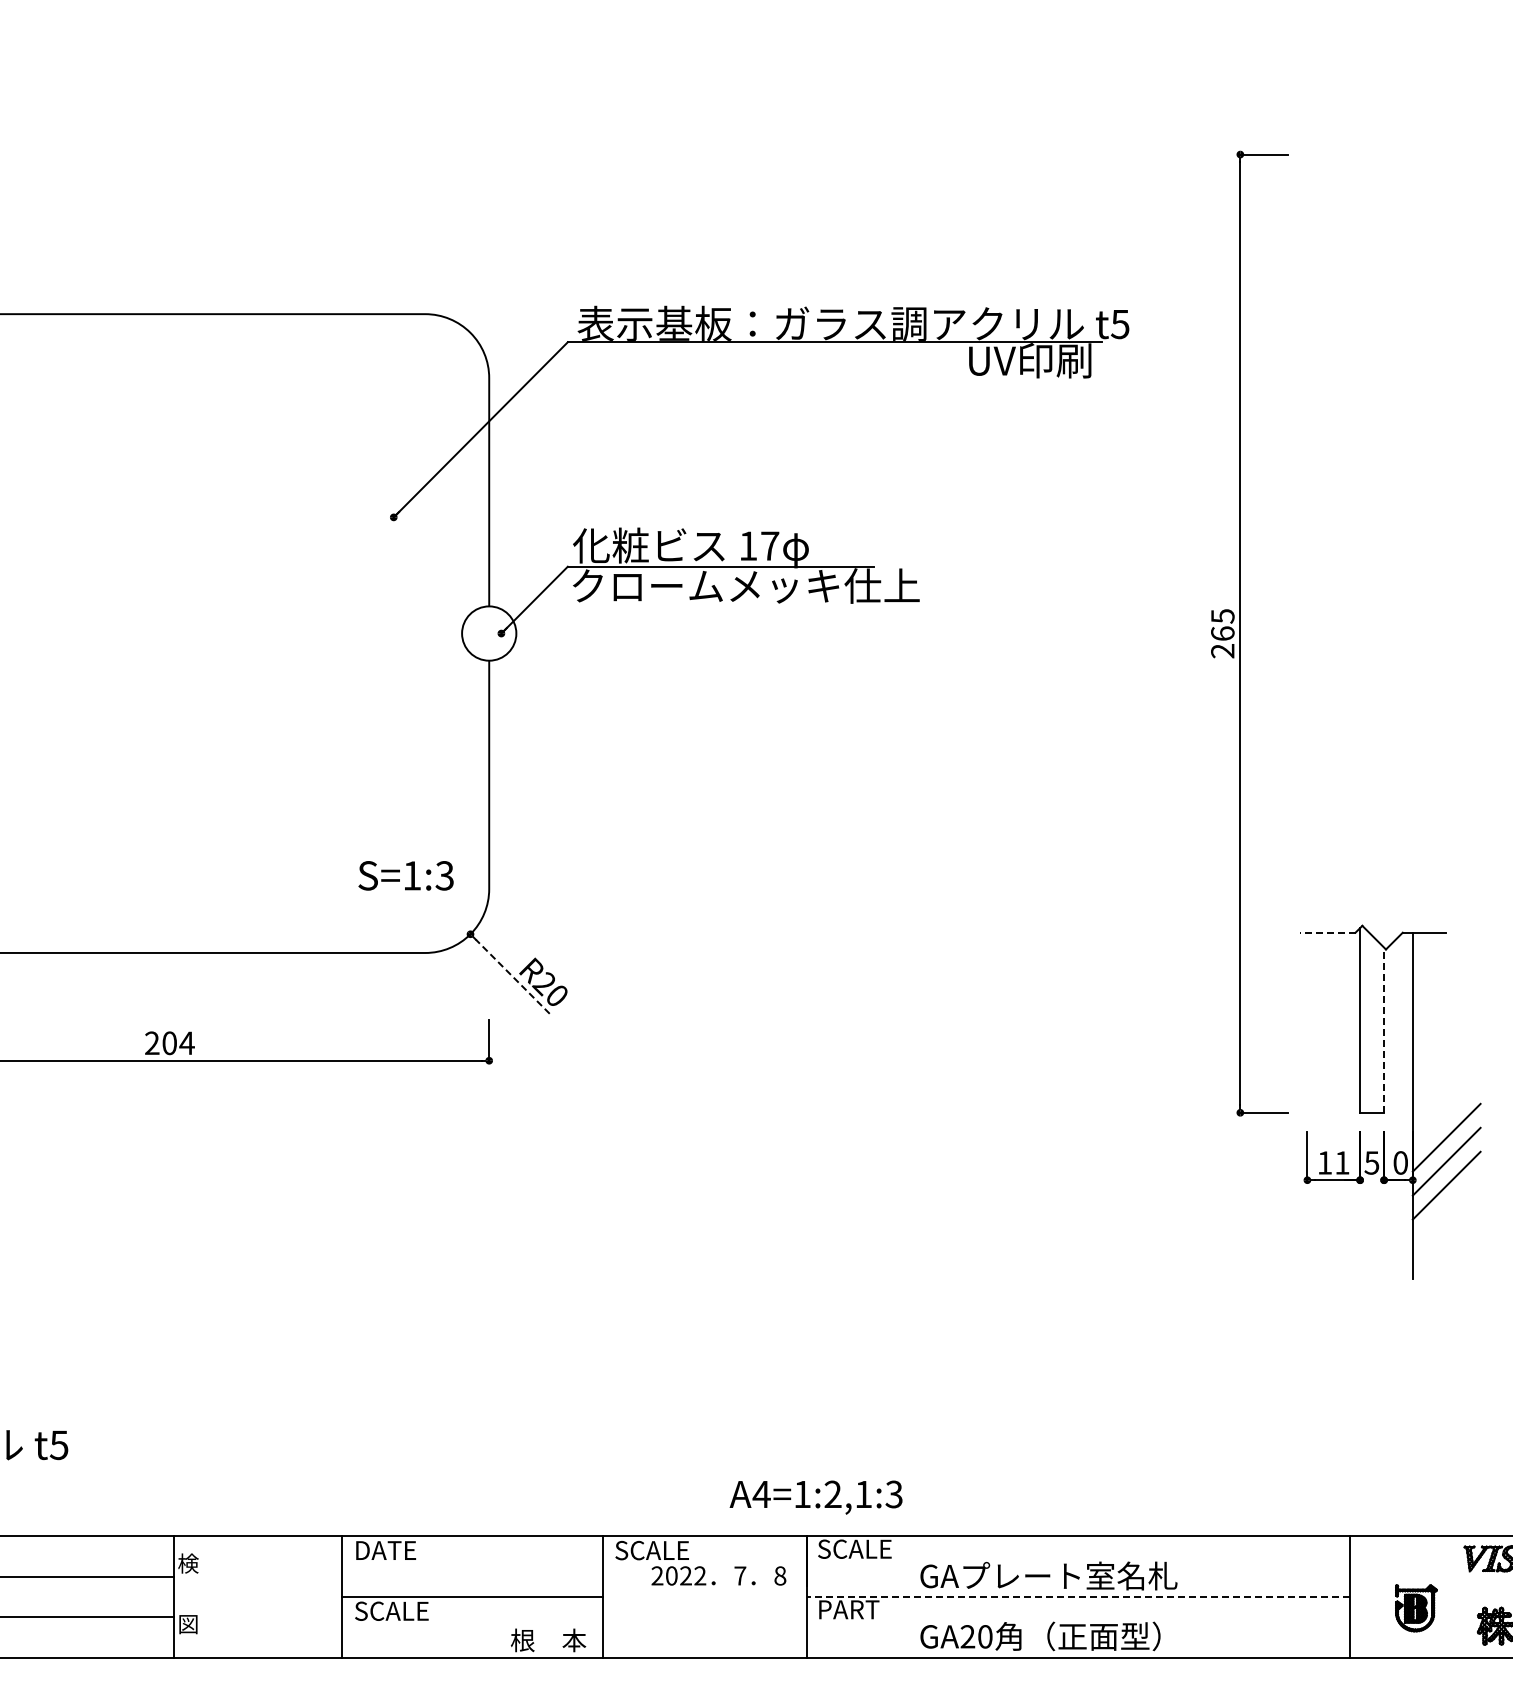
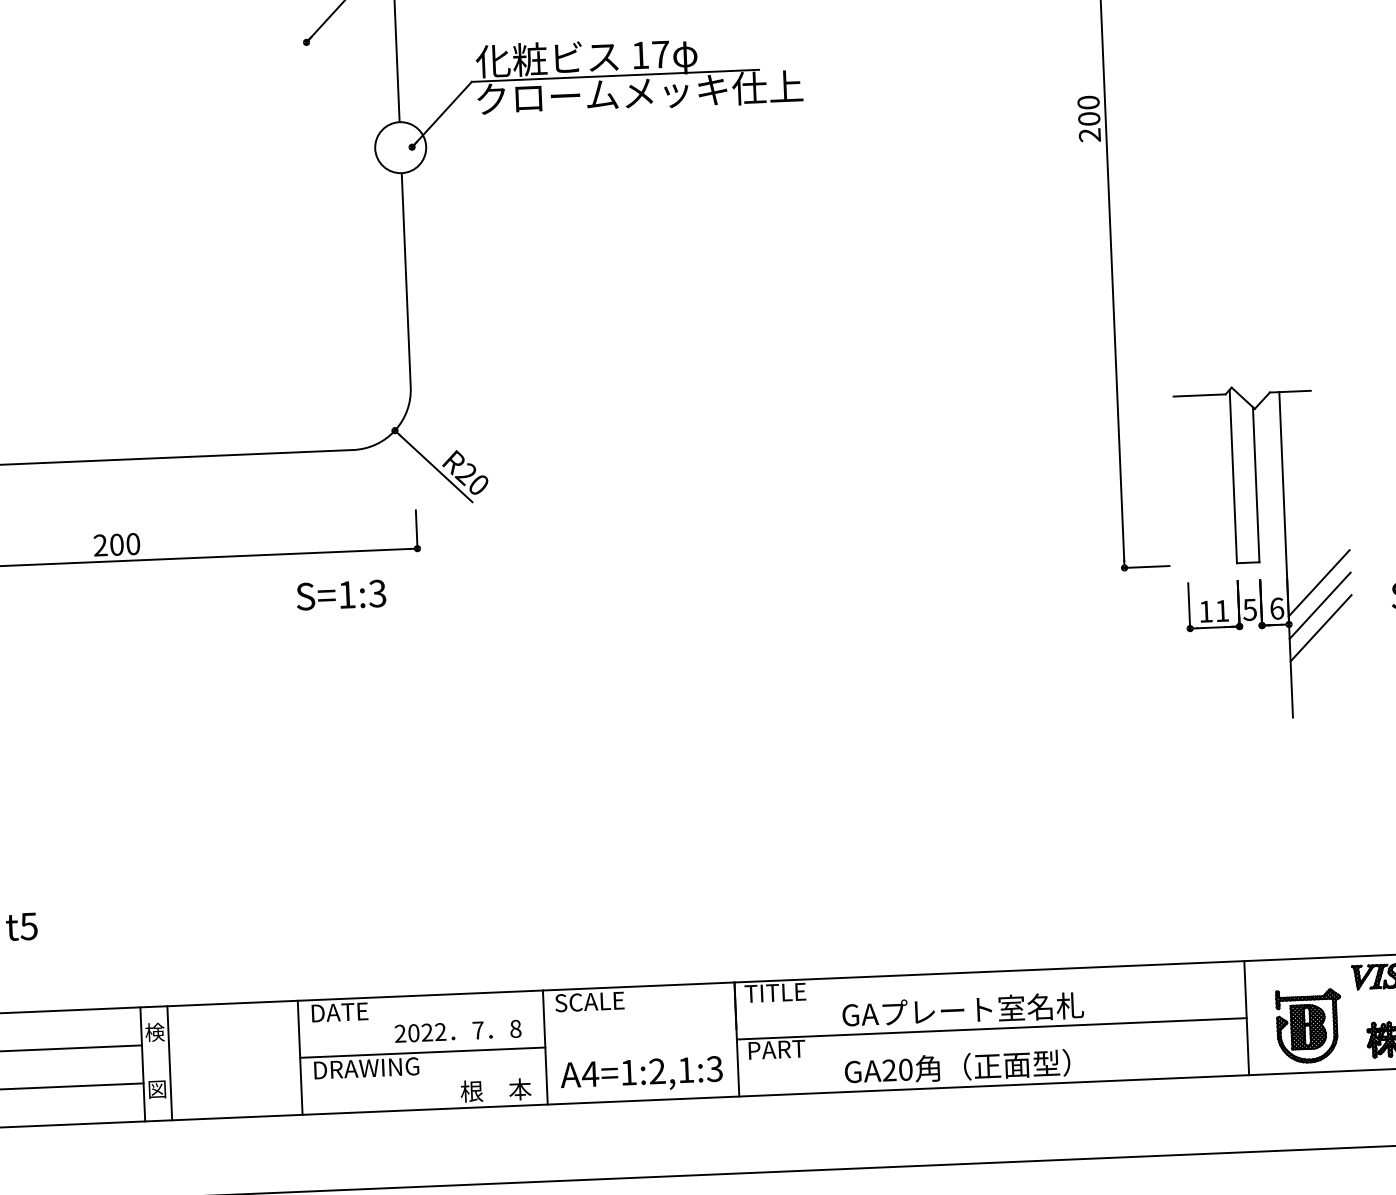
text: (1222, 624) -> (1088, 110), 265 -> 200
text: (405, 875) -> (340, 594), moved
line: (1327, 932) -> (1199, 395), dashed -> solid
line: (512, 976) -> (436, 468), dashed -> solid
line: (1384, 1030) -> (1256, 485), dashed -> solid
text: (186, 1043) -> (132, 544), 204 -> 200
text: (1400, 1162) -> (1276, 608), 0 -> 6
text: (815, 1497) -> (641, 1074), moved
text: (854, 1548) -> (779, 992), SCALE -> TITLE
text: (718, 1575) -> (457, 1030), moved
line: (202, 1596) -> (169, 1062), added
line: (1078, 1597) -> (991, 1029), dashed -> solid
part: (1416, 1607) -> (1309, 1025), size x1.67
text: (411, 1610) -> (366, 1067), SCALE -> DRAWING

